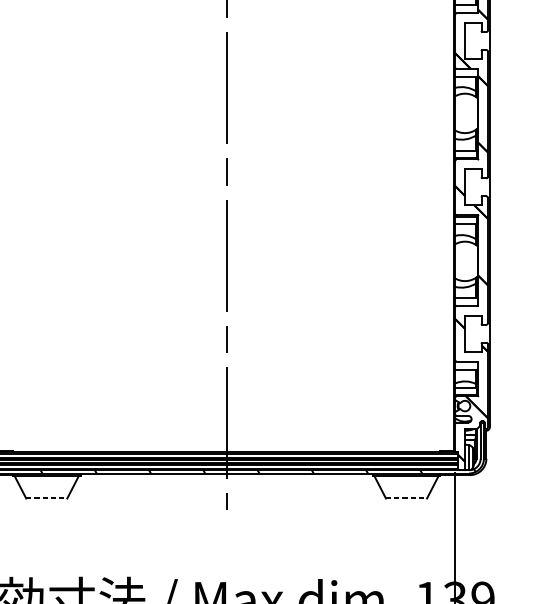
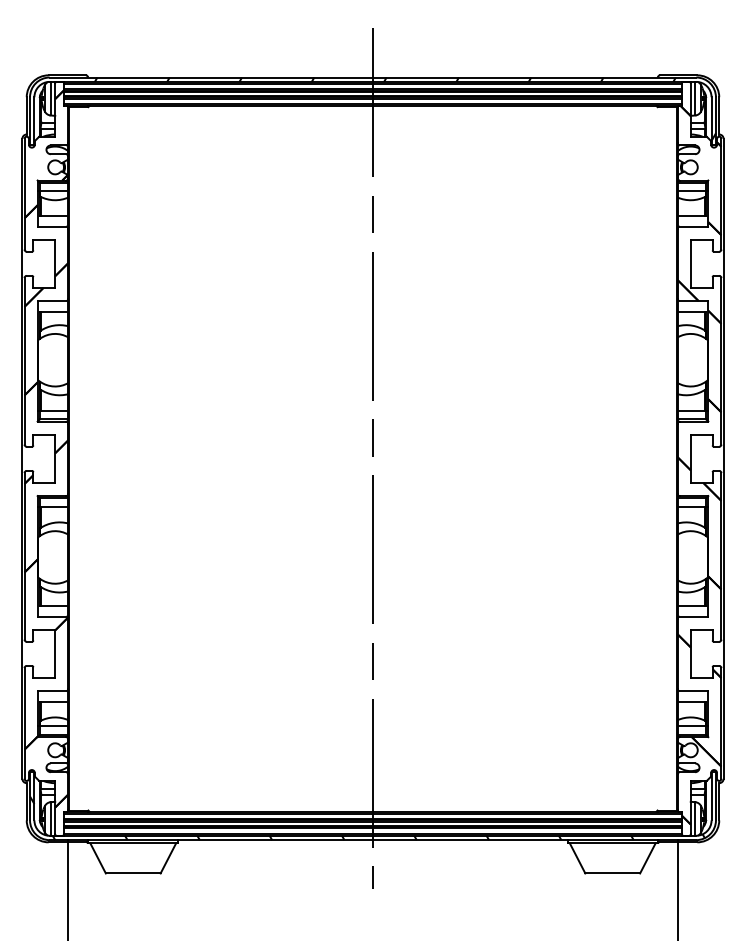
line: (46, 498) -> (133, 873), dashed -> solid
line: (407, 498) -> (613, 873), dashed -> solid

